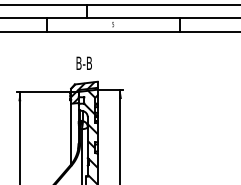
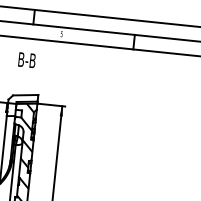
text: (83, 62) -> (26, 59), moved
hatch: (84, 92) -> (22, 105), removed

